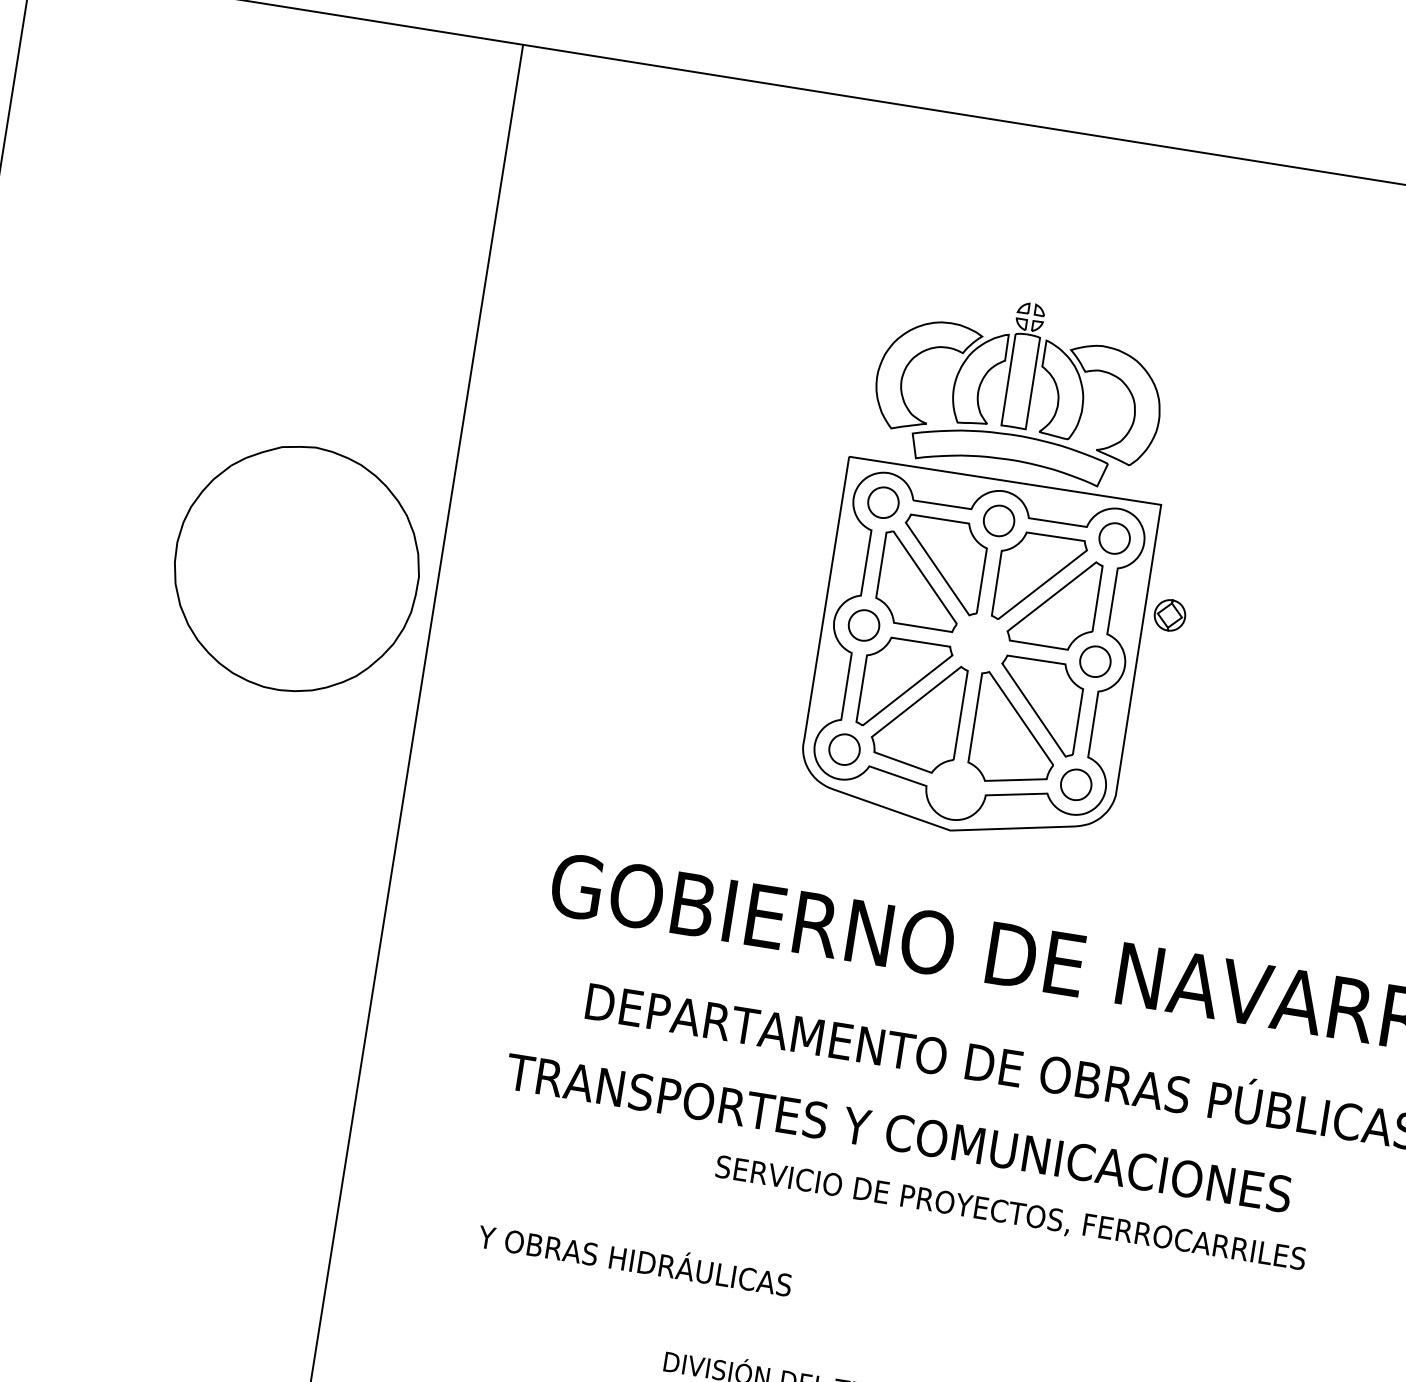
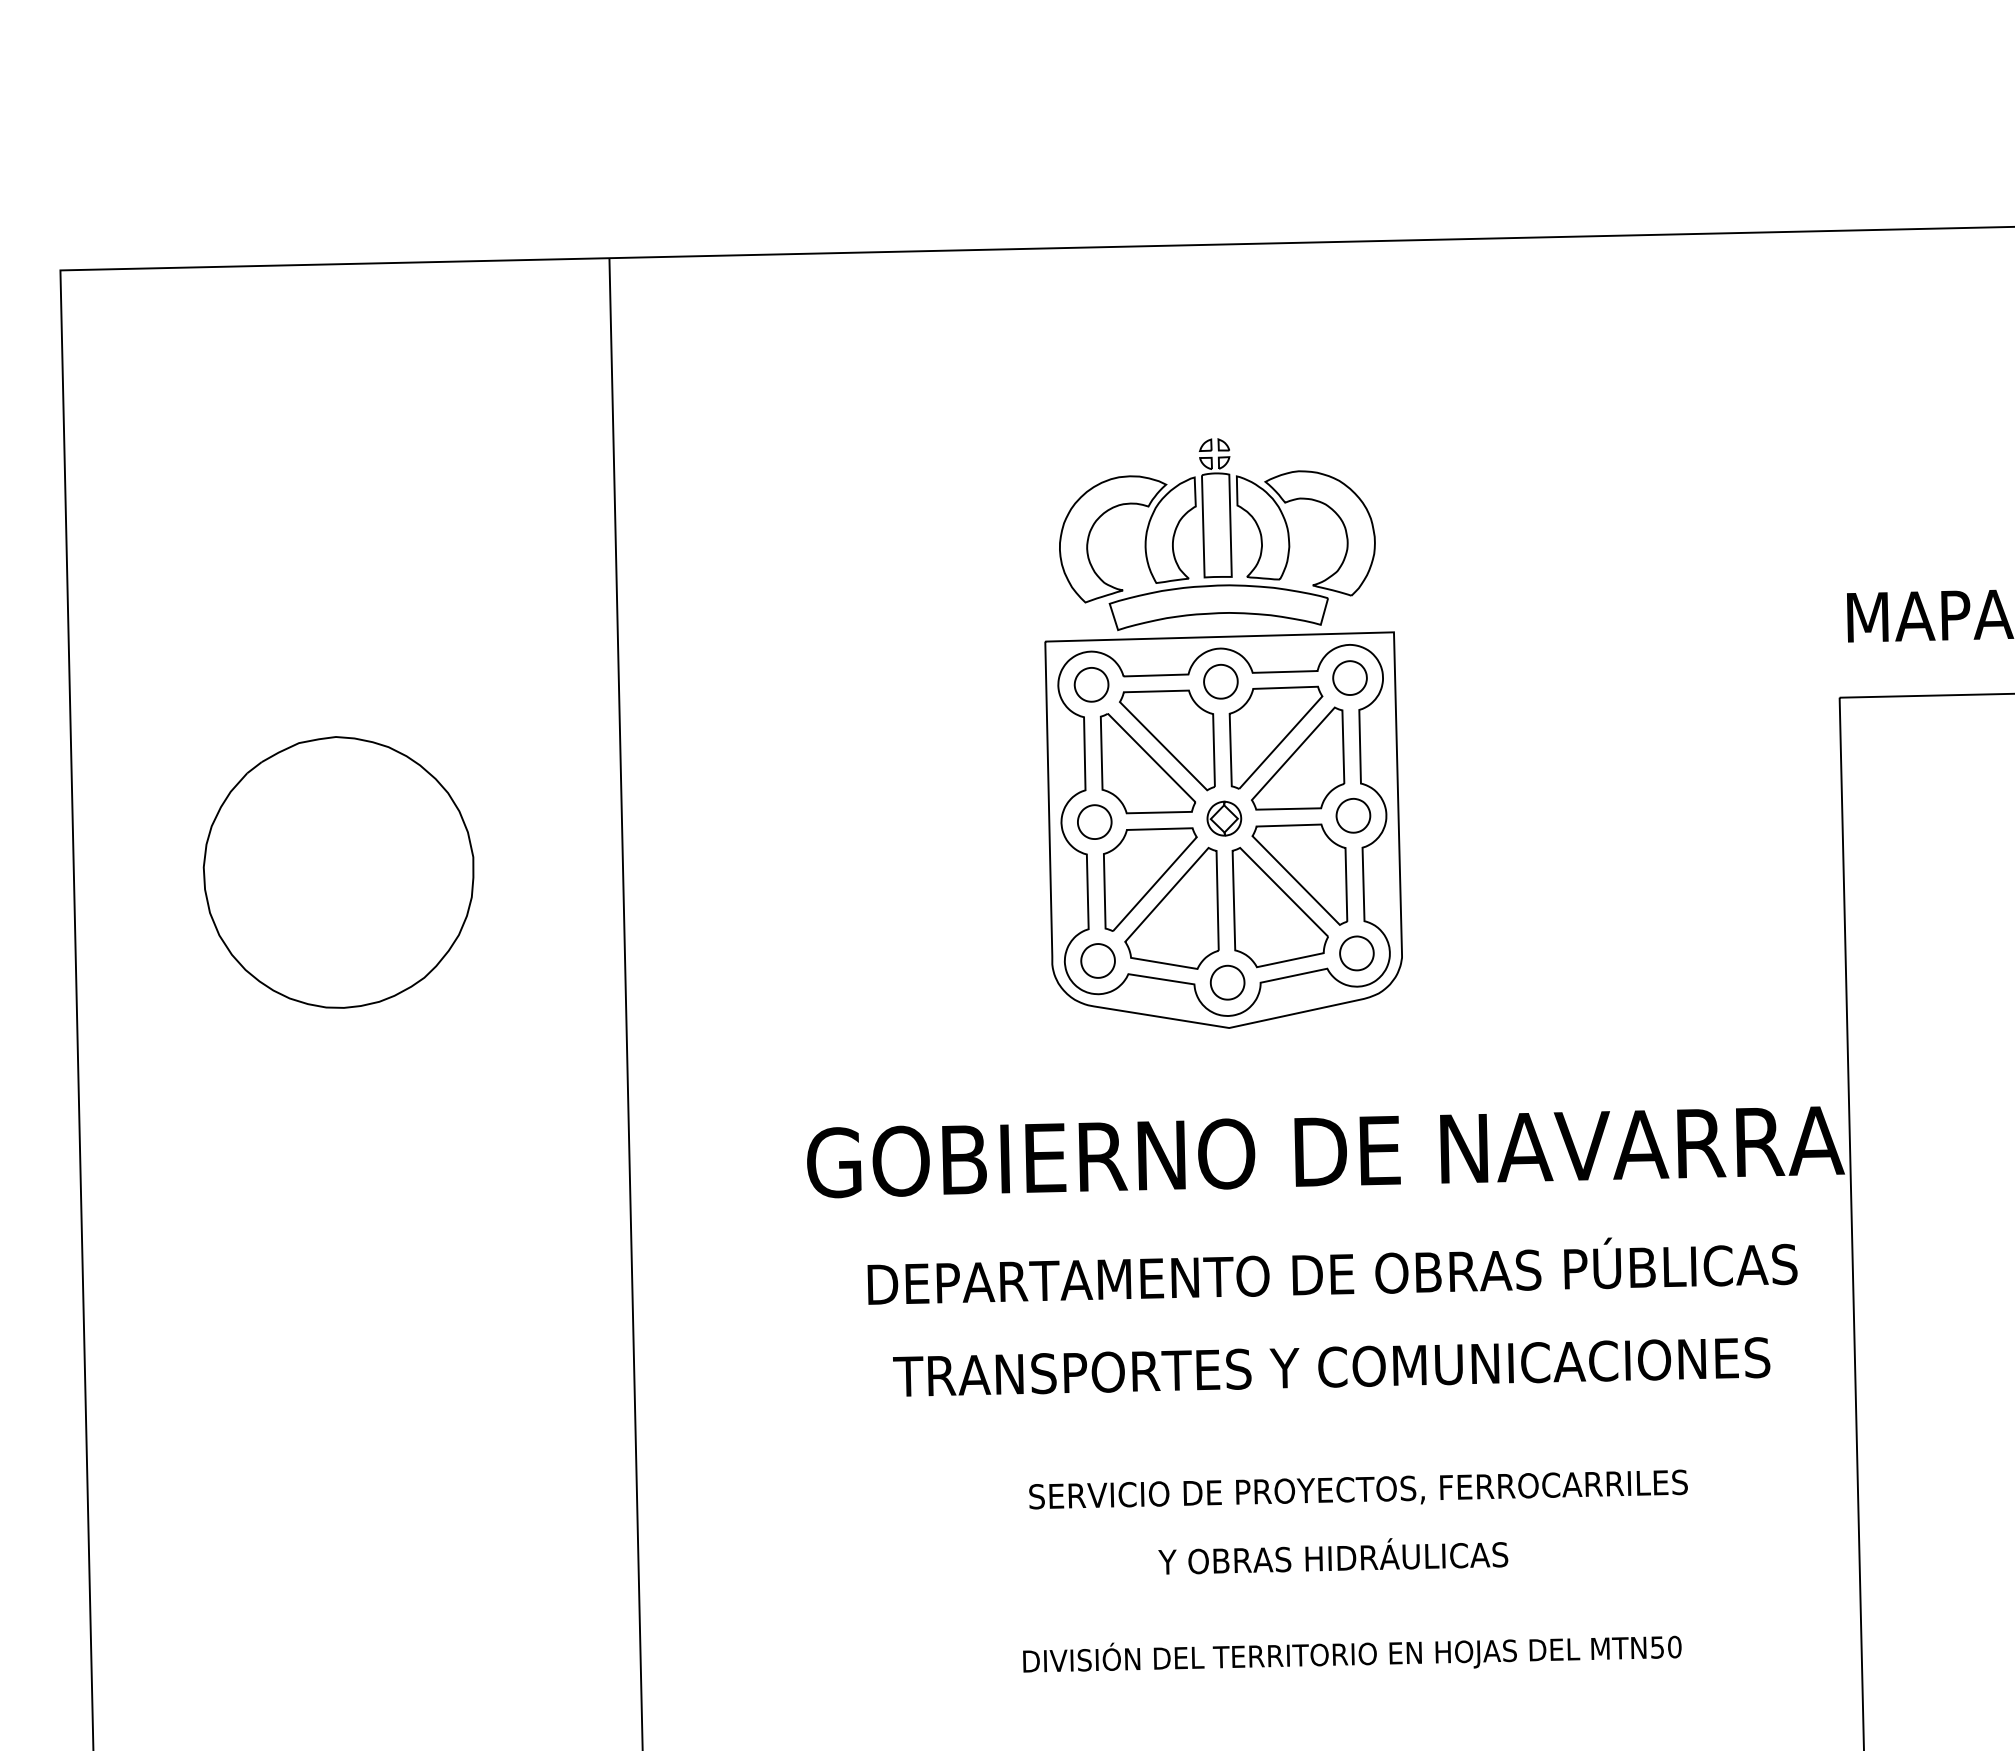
part: (296, 568) -> (338, 872), moved
part: (1170, 615) -> (1224, 818), moved
part: (956, 789) -> (1227, 982), added
text: (898, 1132) -> (1331, 1366), moved
text: (1010, 1212) -> (1358, 1489), moved
text: (635, 1259) -> (1333, 1556), moved

